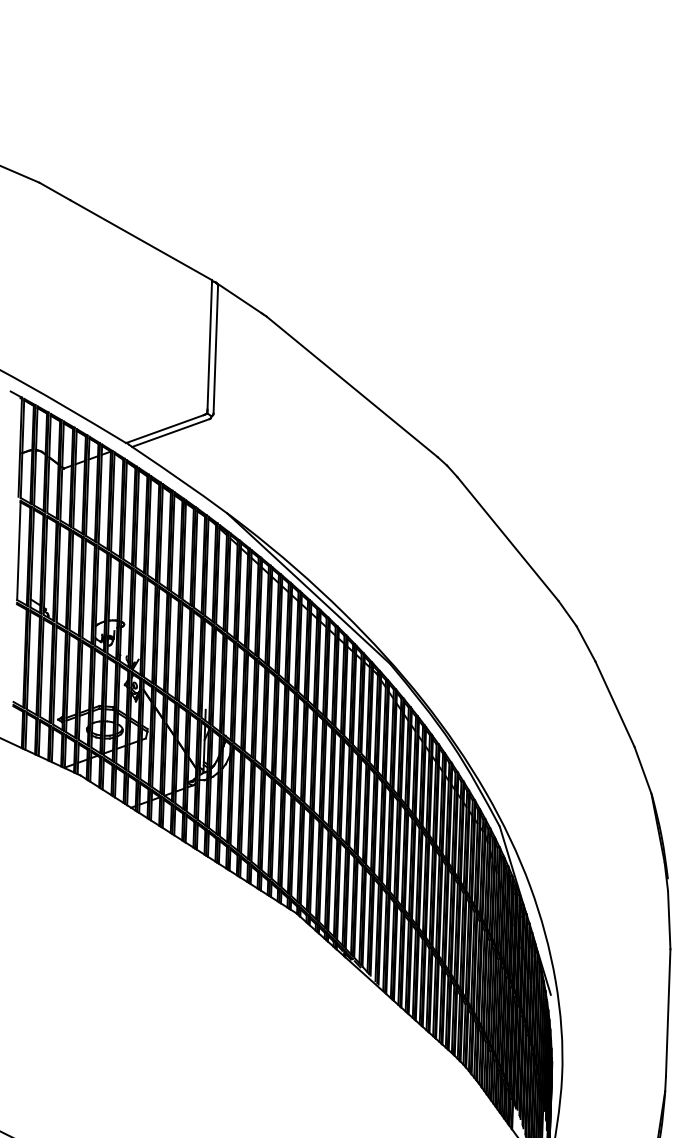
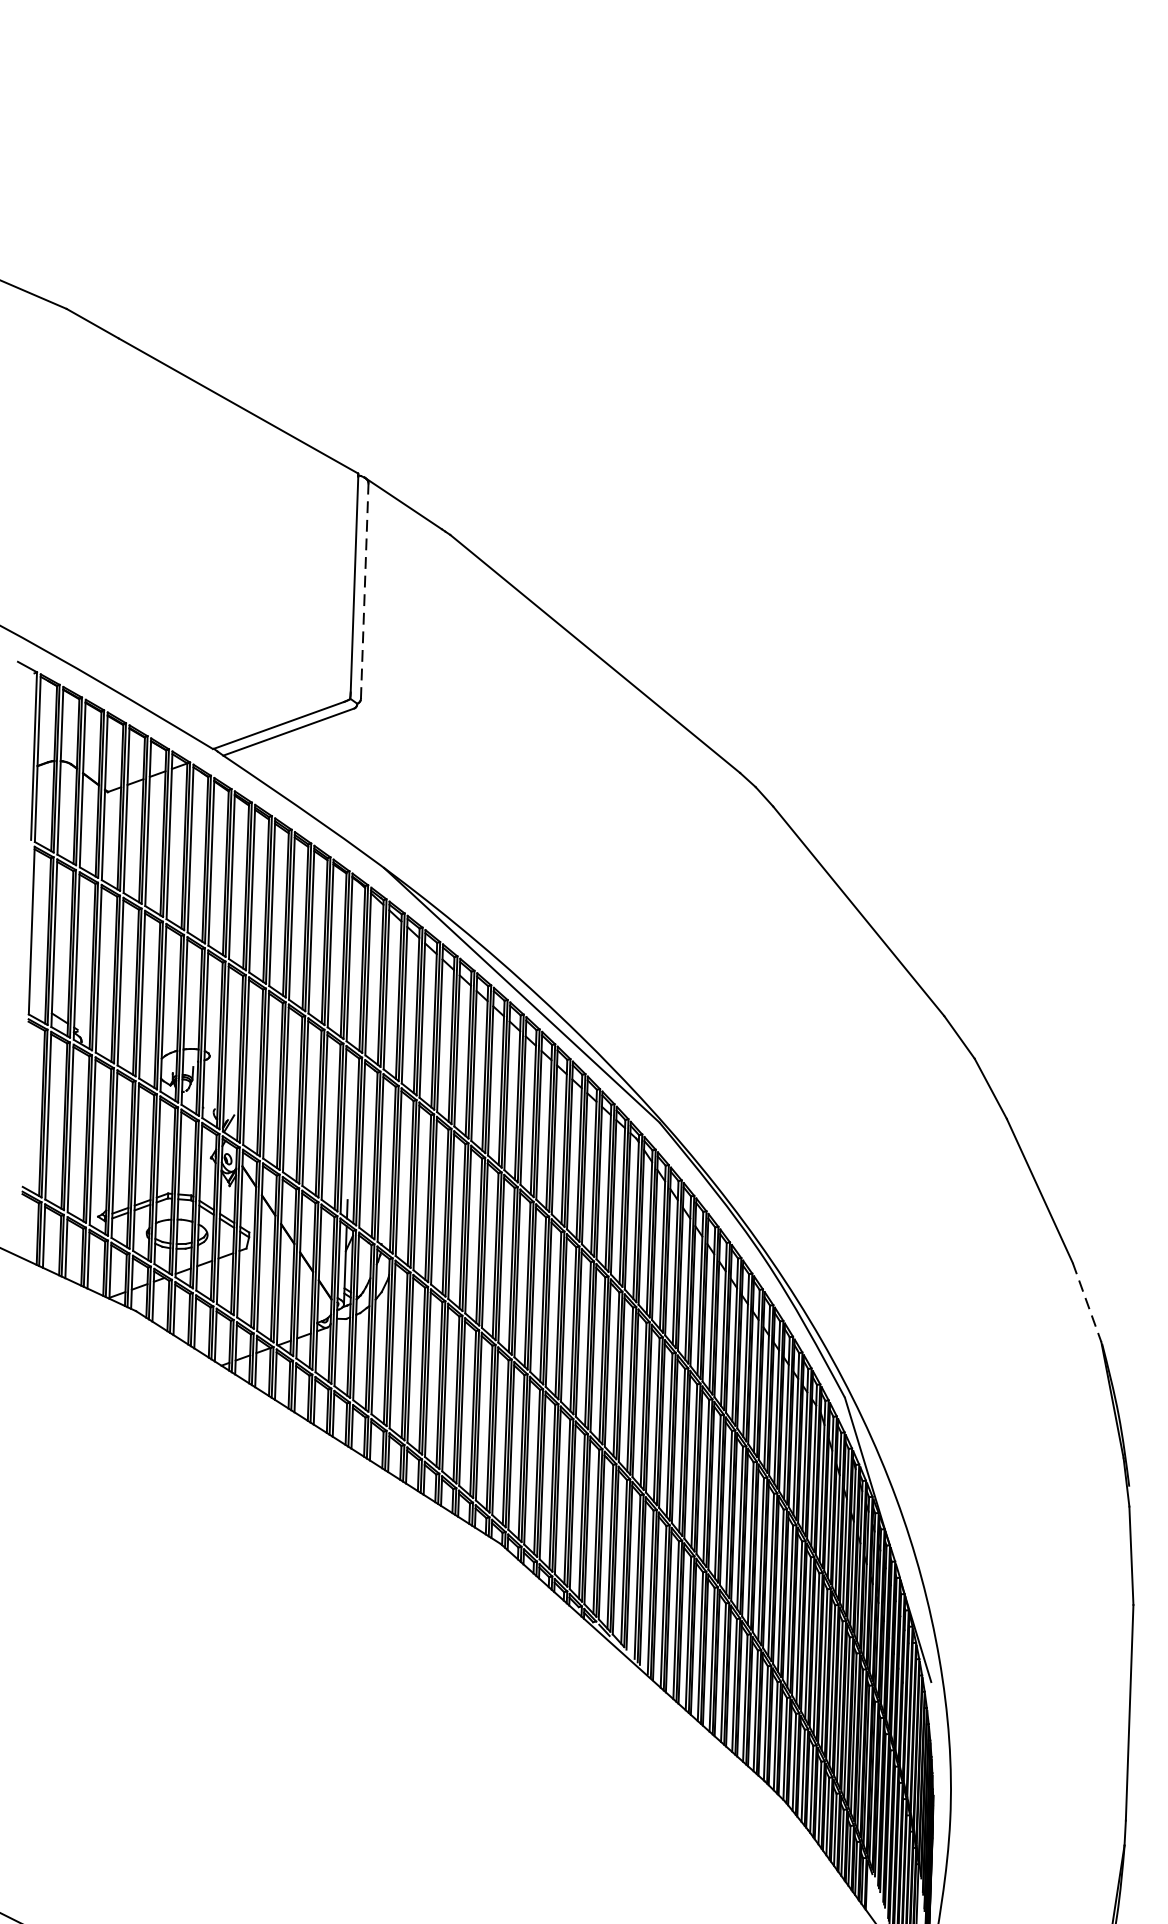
line: (215, 349) -> (364, 590), solid -> dashed
line: (643, 770) -> (1087, 1302), solid -> dashed

